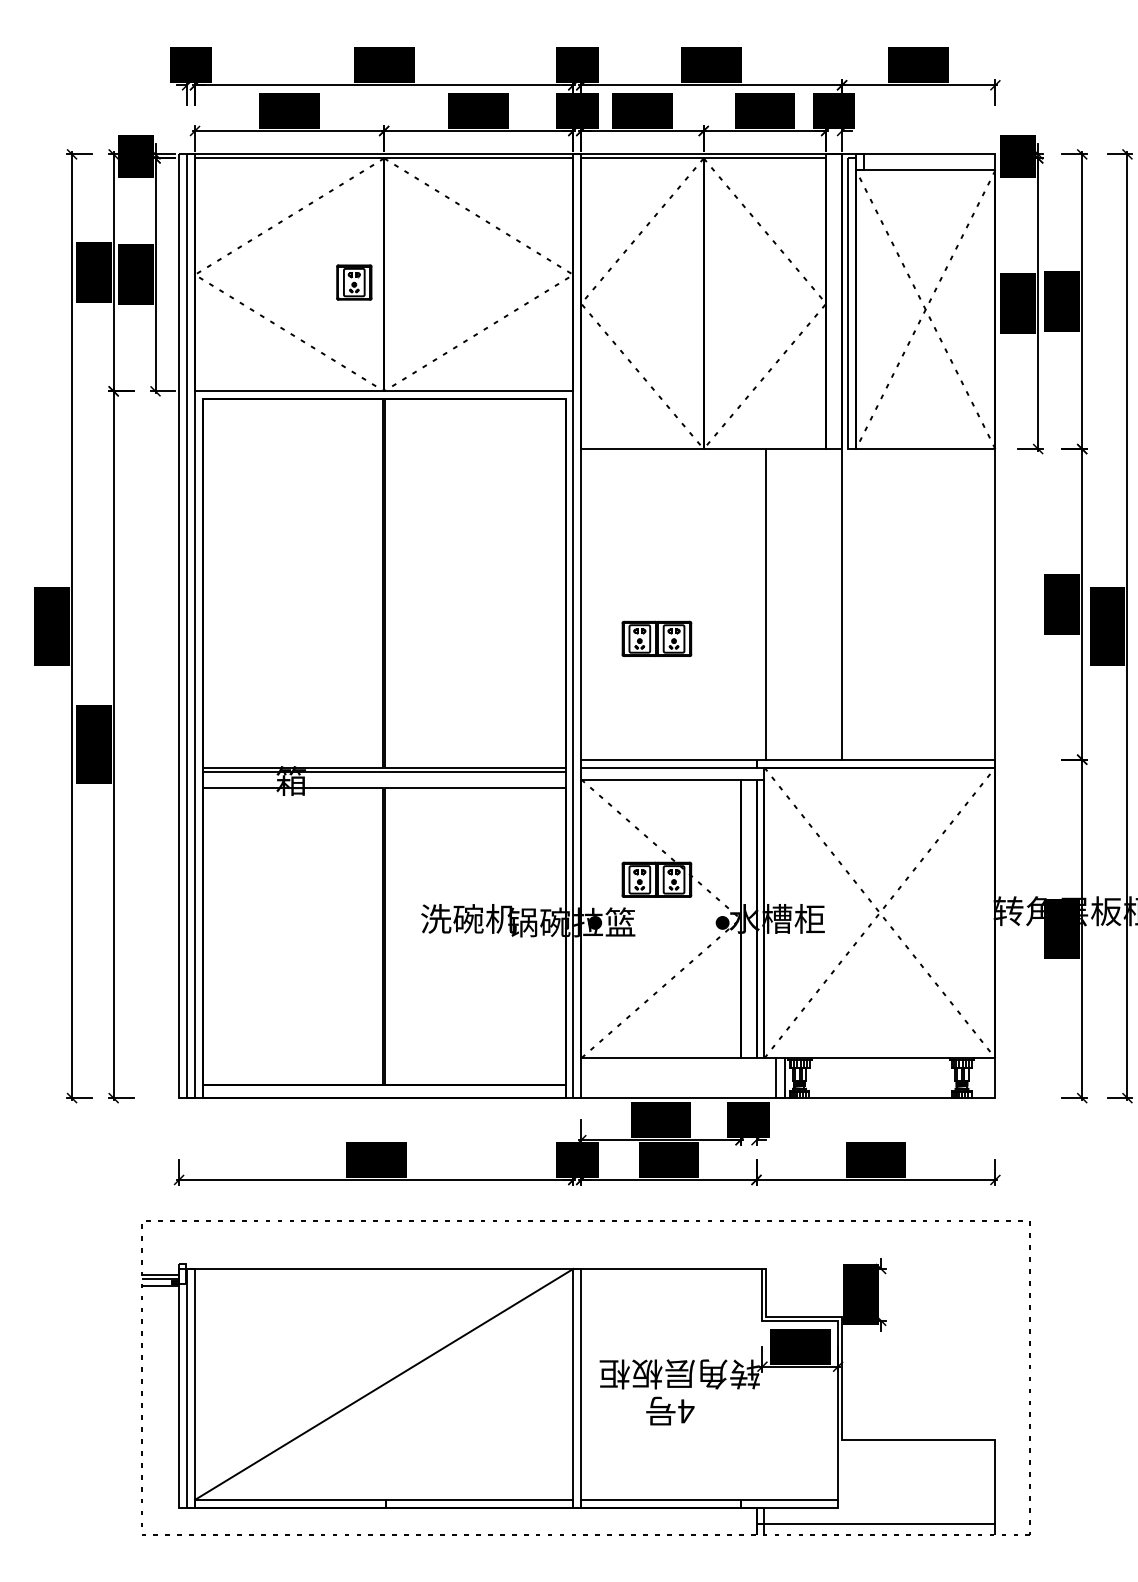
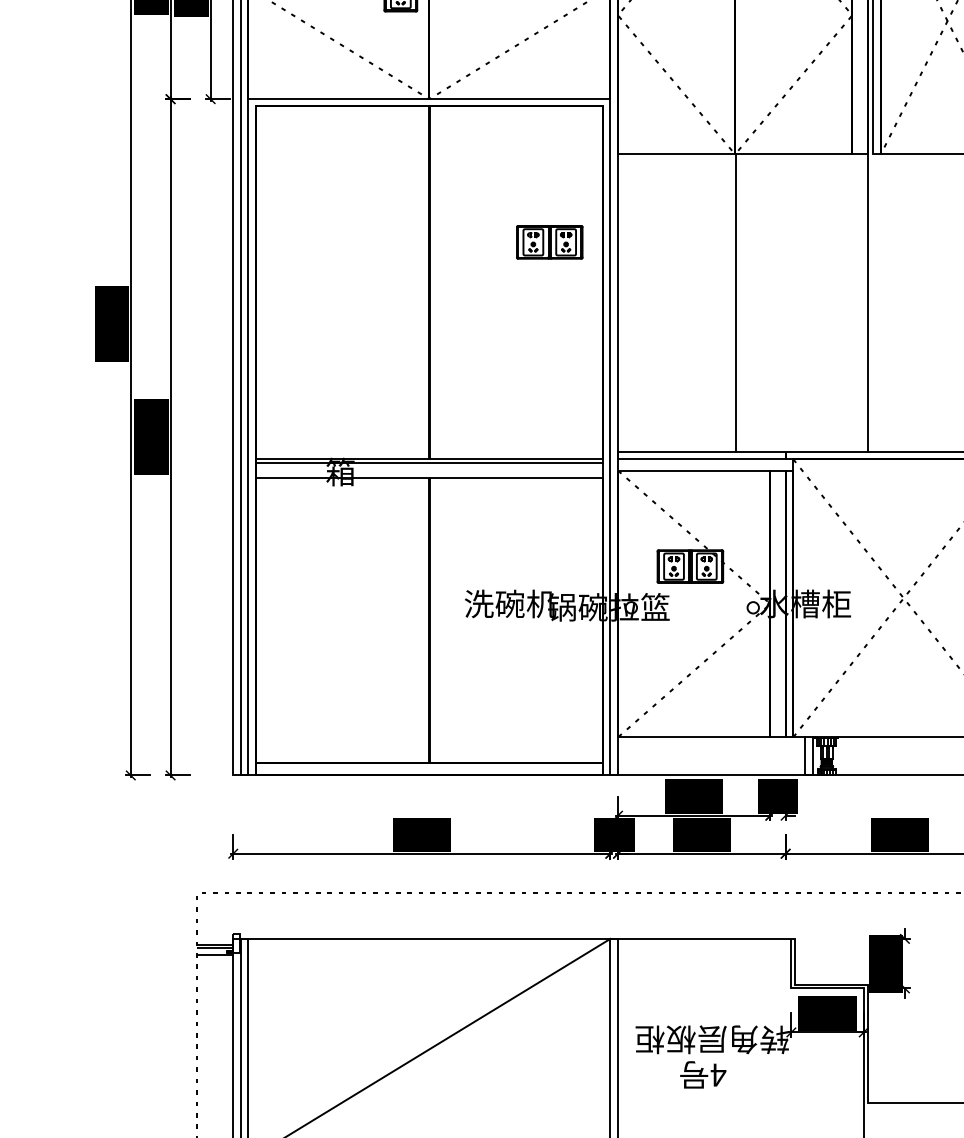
line: (766, 604) -> (735, 303), moved
part: (656, 638) -> (549, 241), moved
fill: (595, 922) -> (631, 607), removed
fill: (722, 922) -> (753, 607), removed

